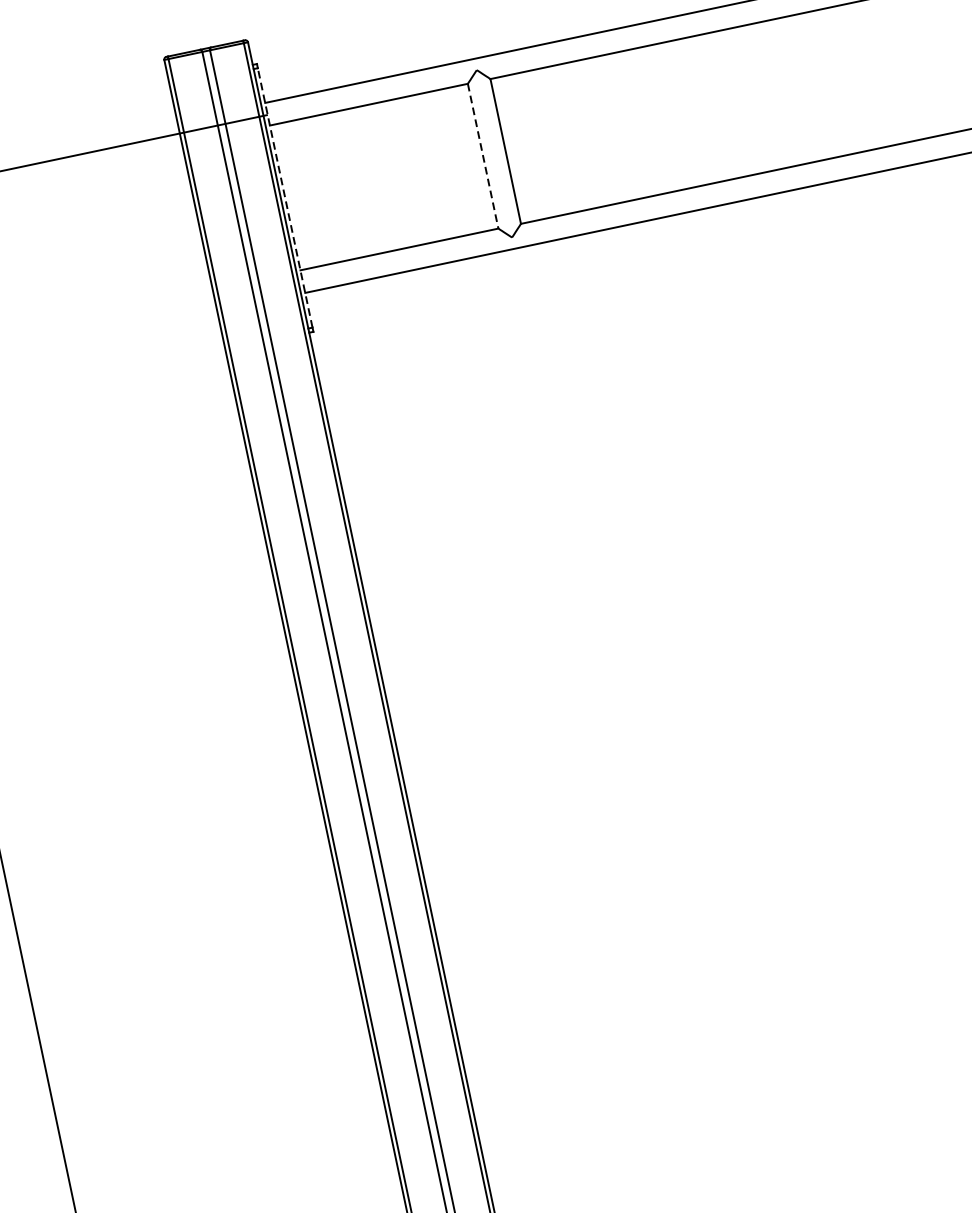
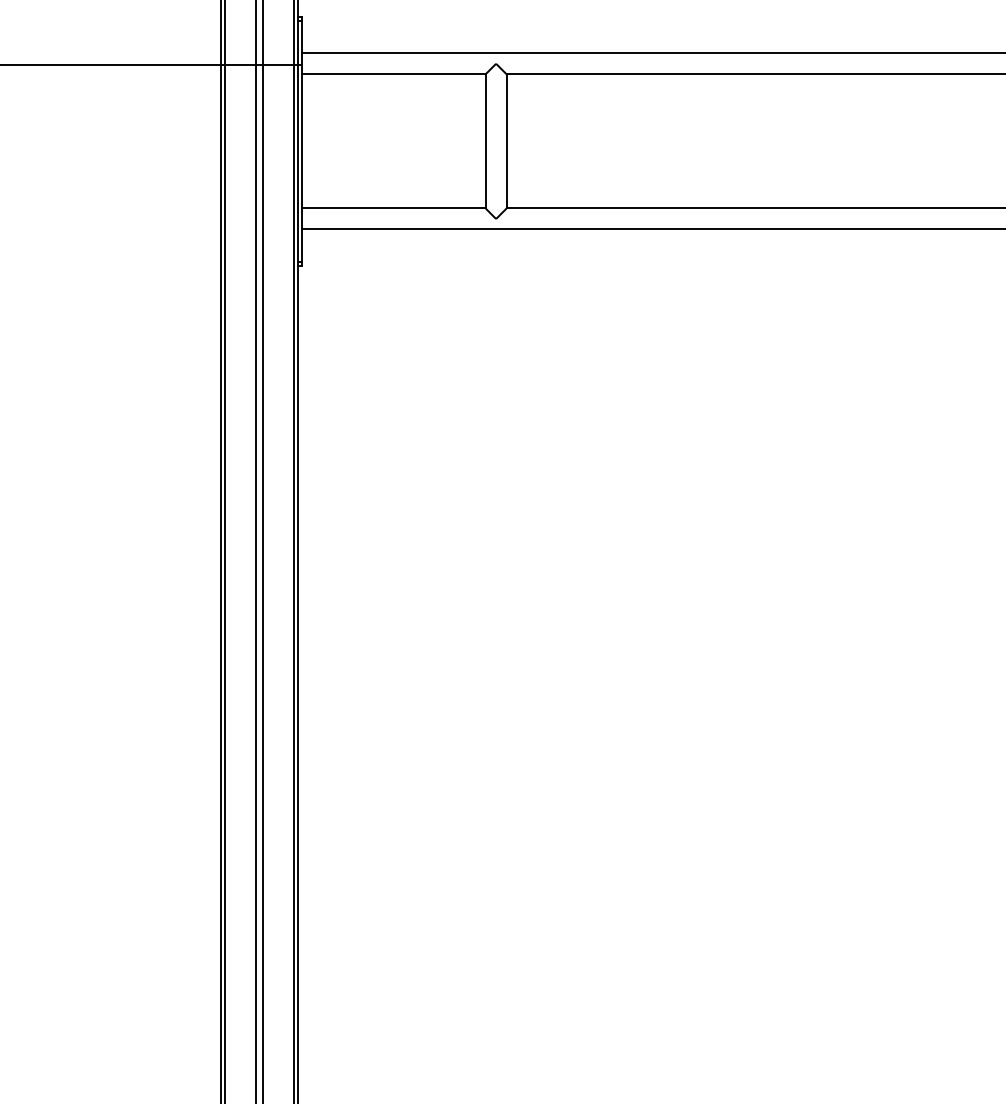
line: (483, 156) -> (485, 141), dashed -> solid
line: (285, 196) -> (302, 140), dashed -> solid

